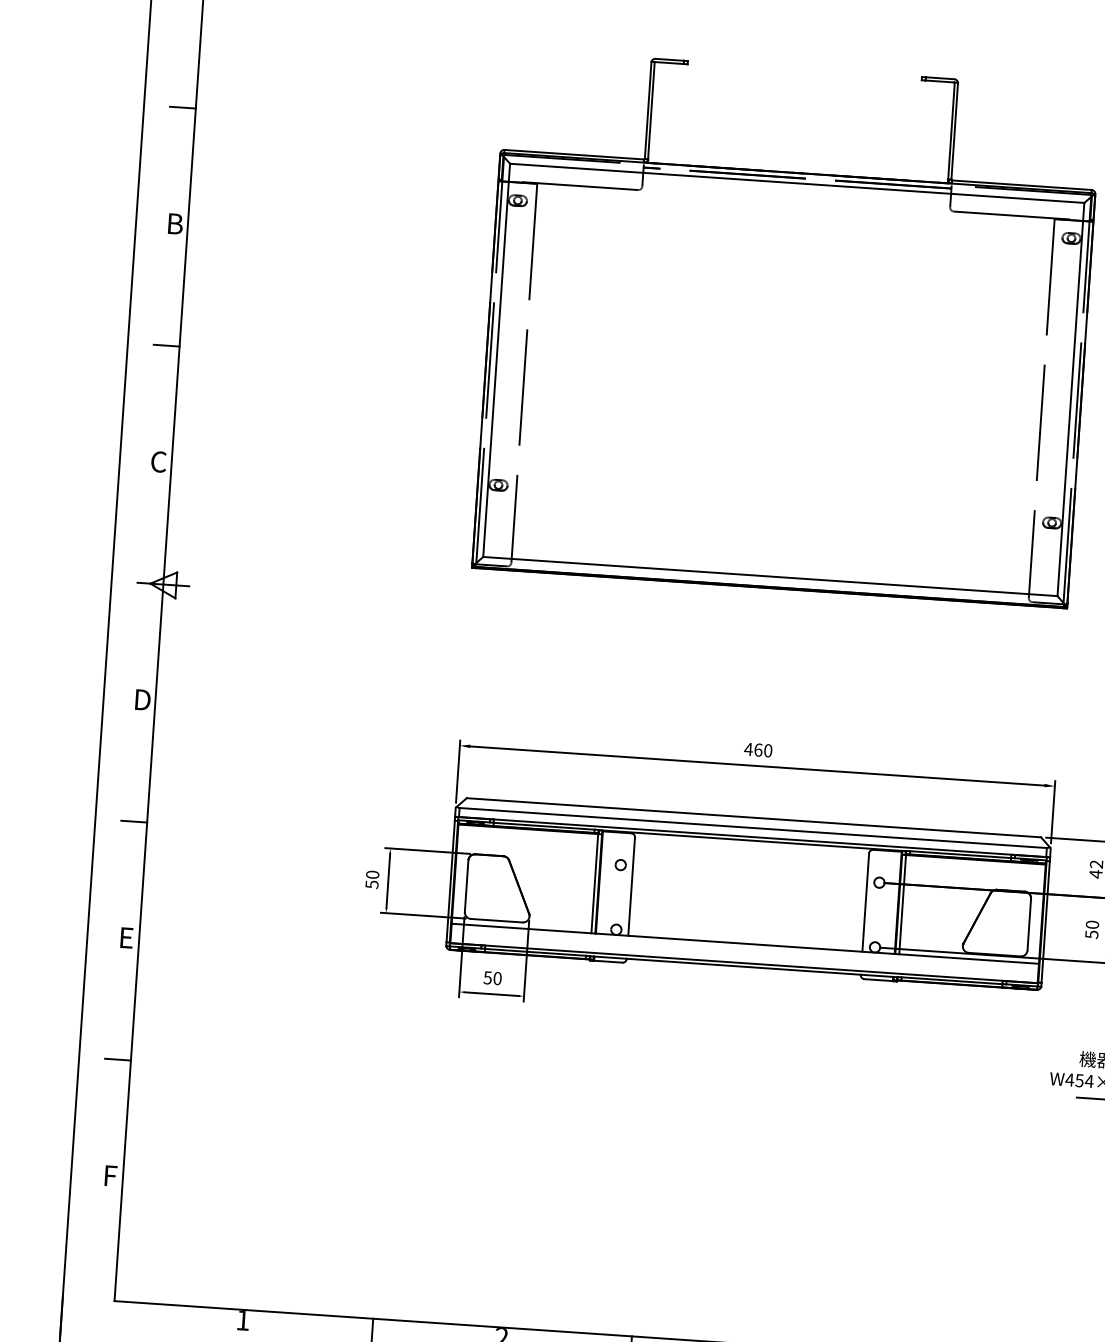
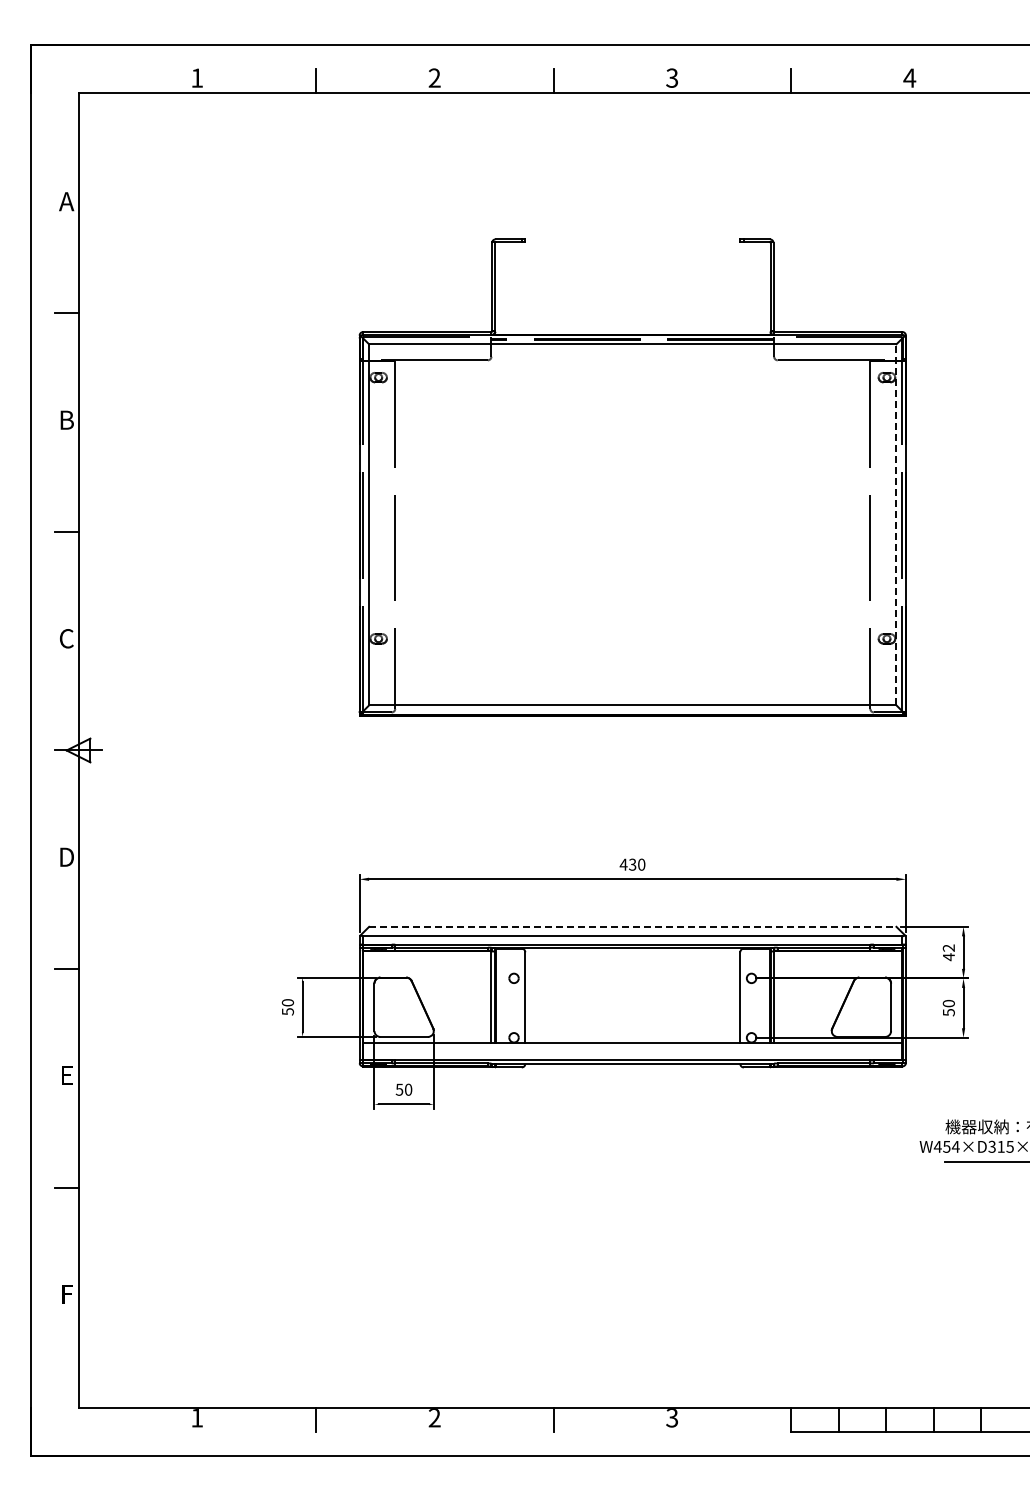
line: (1070, 399) -> (896, 524), solid -> dashed
text: (758, 749) -> (632, 864), 460 -> 430
line: (753, 817) -> (632, 926), solid -> dashed

